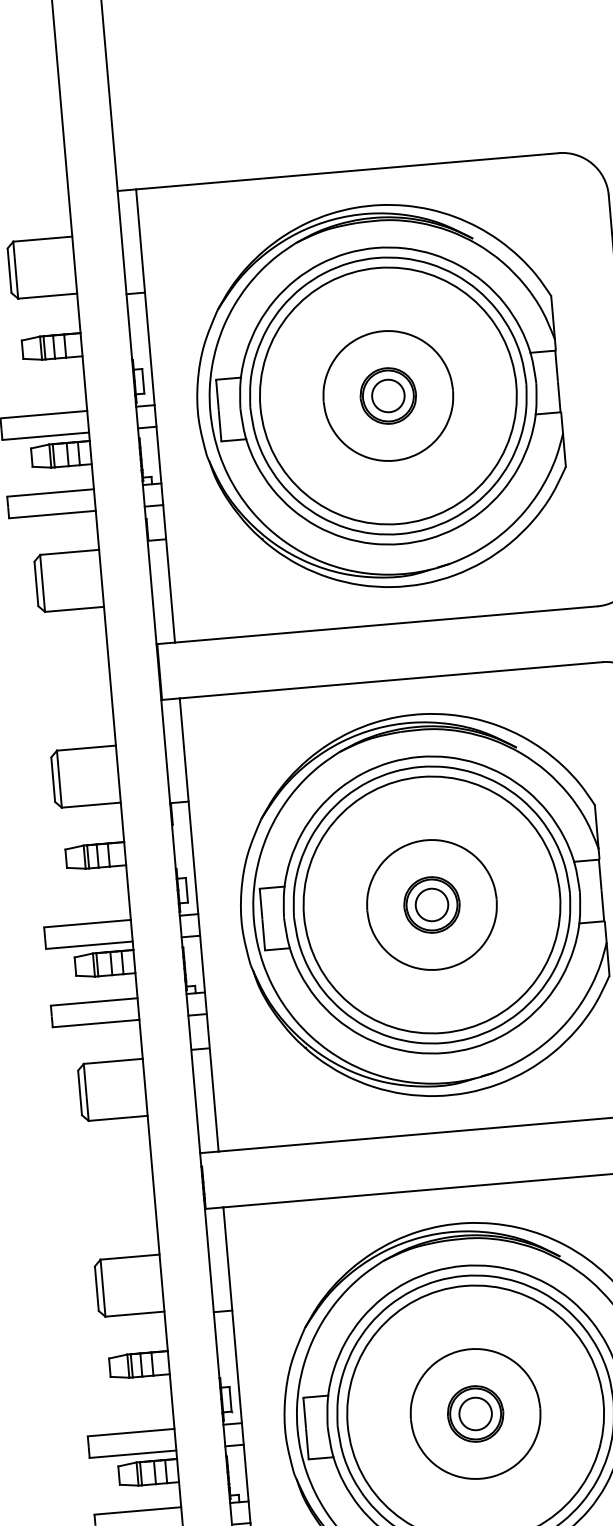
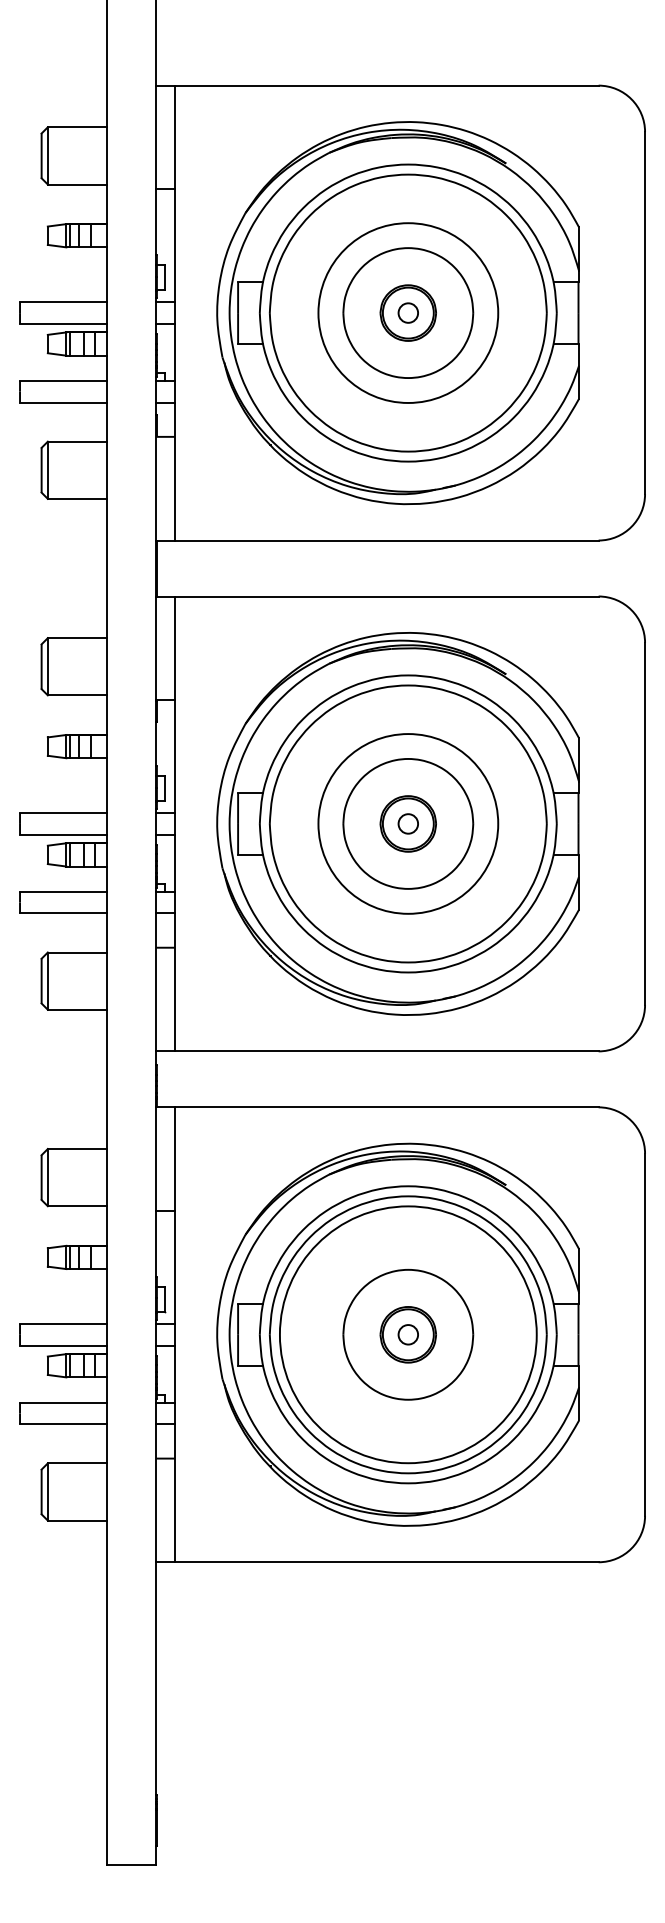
circle: (387, 395) -> (407, 312), size x0.7
circle: (388, 395) -> (408, 312), size x0.6
circle: (431, 904) -> (407, 823), size x0.7
circle: (432, 904) -> (408, 823), size x0.6
circle: (475, 1413) -> (408, 1334), size x0.6

